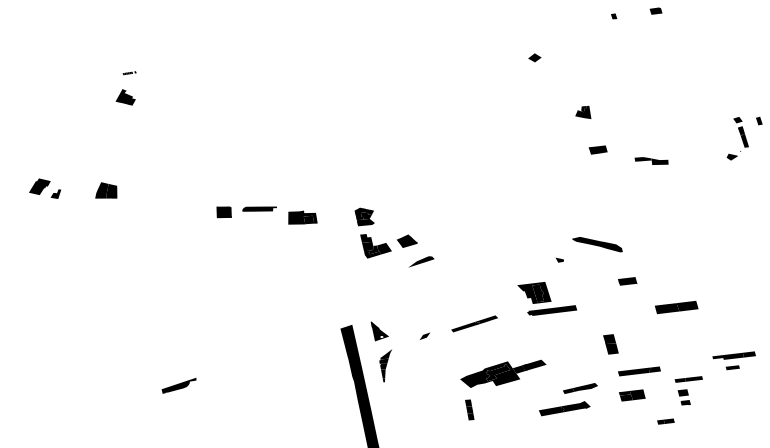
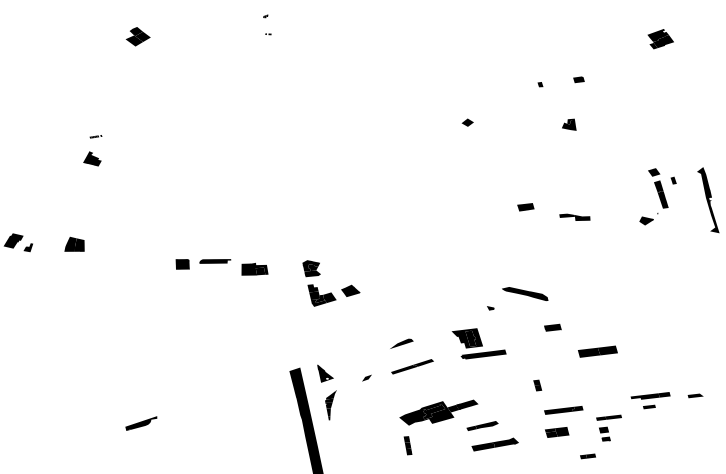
part: (583, 112) -> (569, 124), moved
part: (737, 138) -> (653, 196), size x1.43
part: (421, 261) -> (401, 343), moved
part: (610, 344) -> (537, 385), size x0.62
part: (580, 387) -> (482, 425), moved

